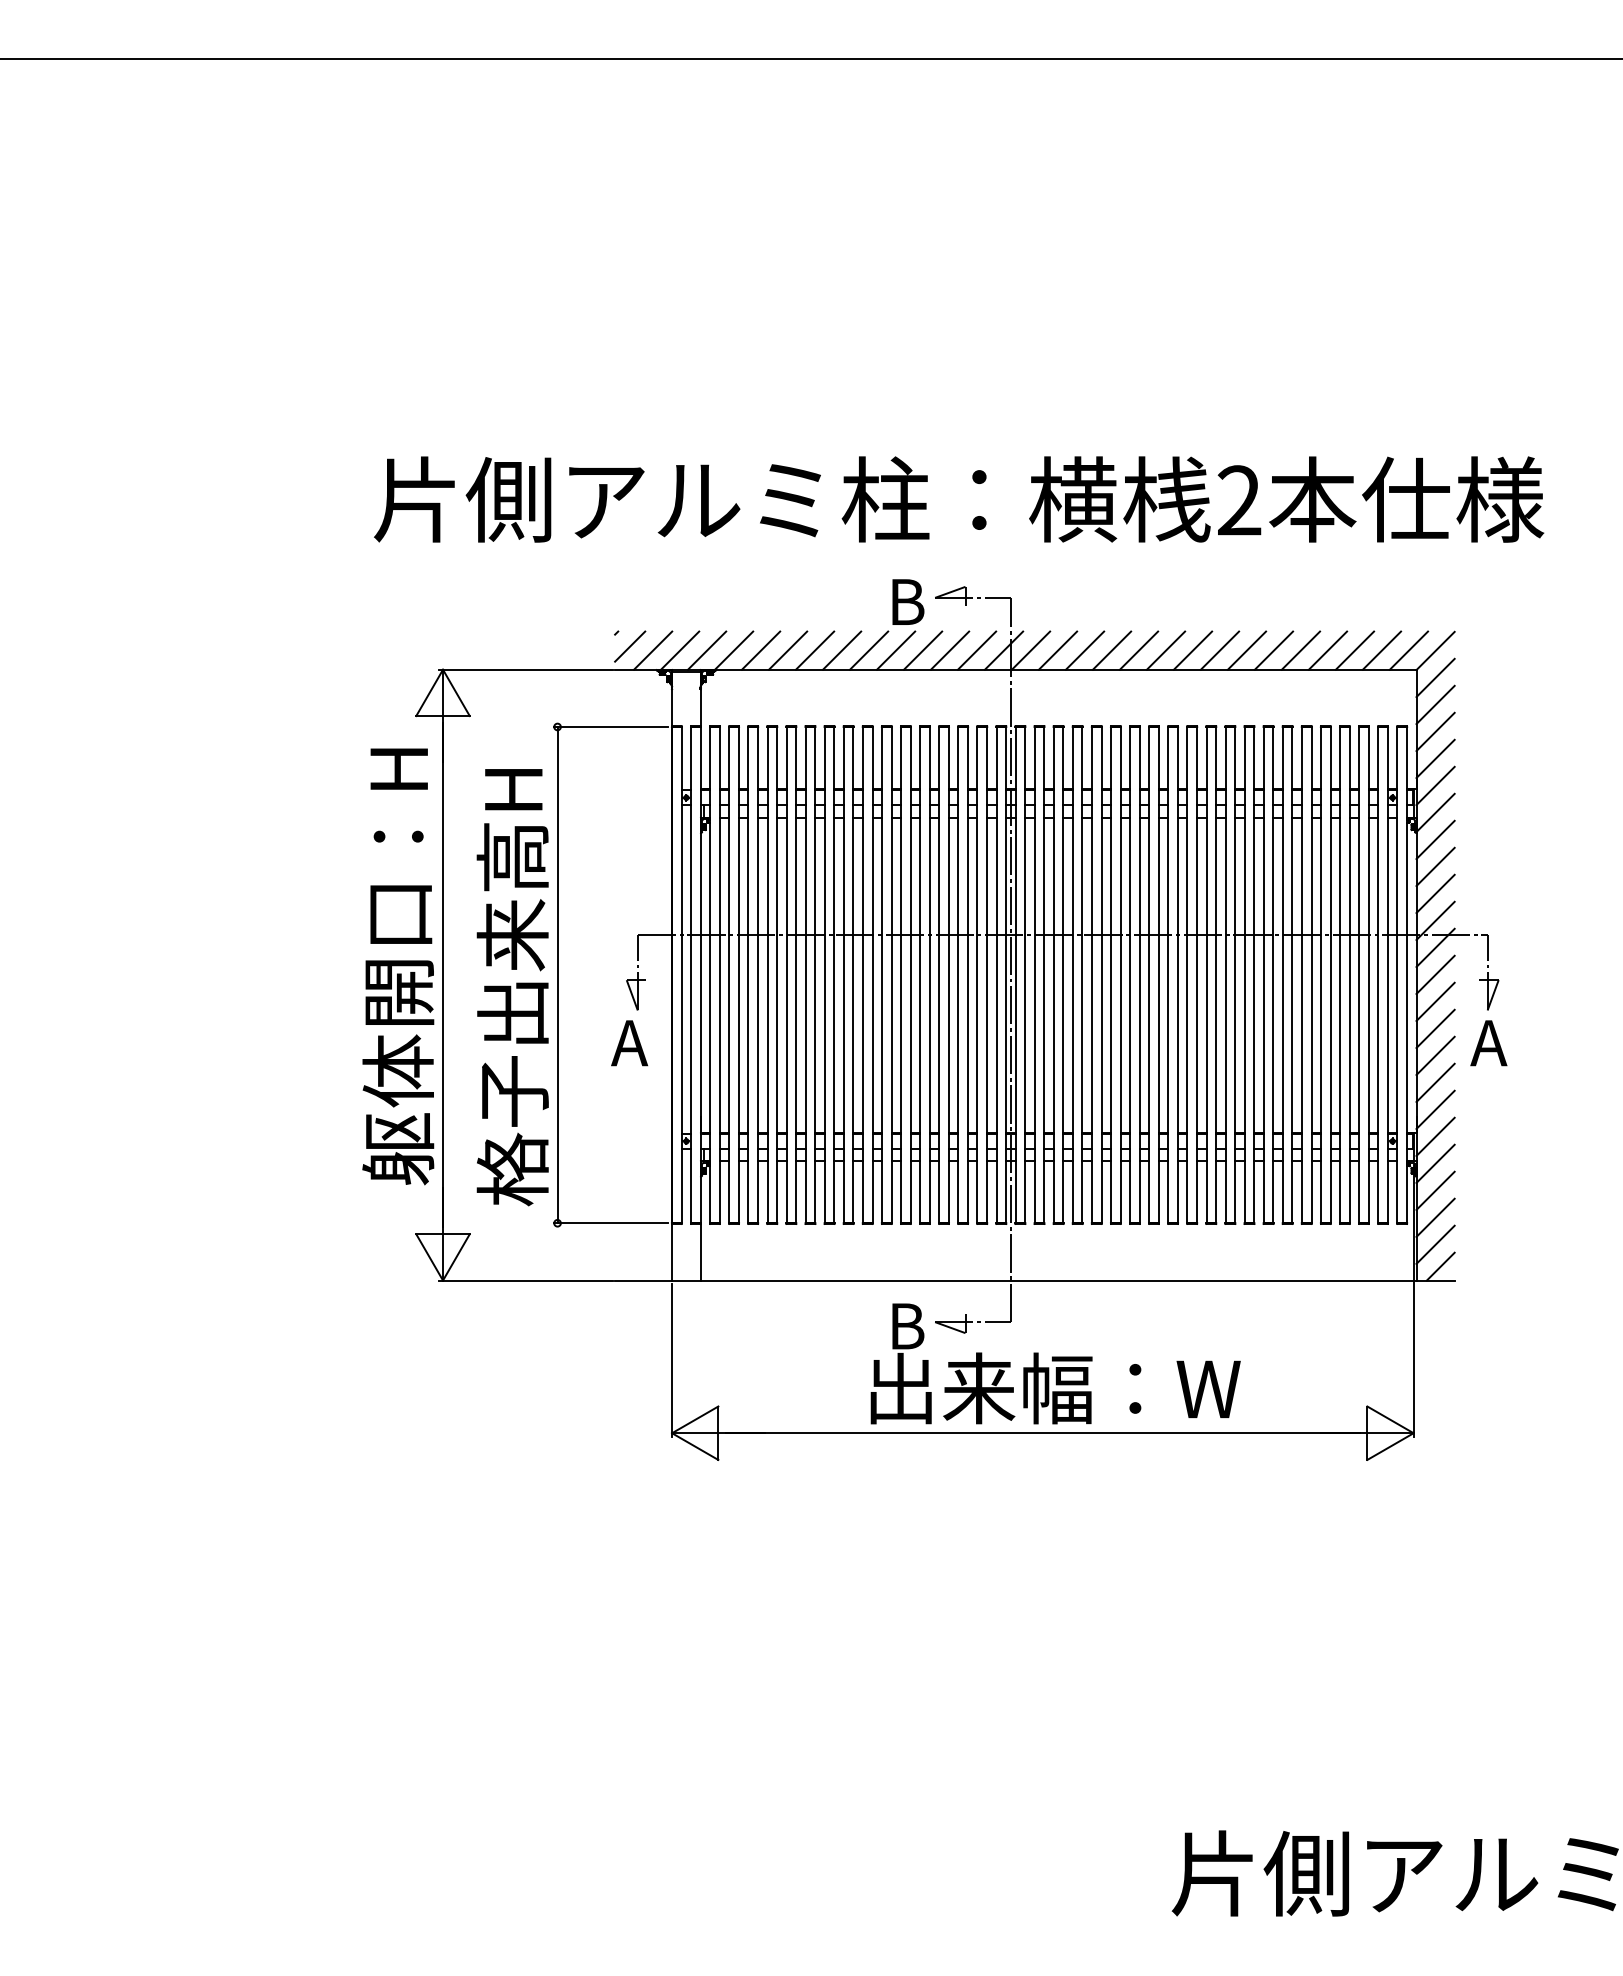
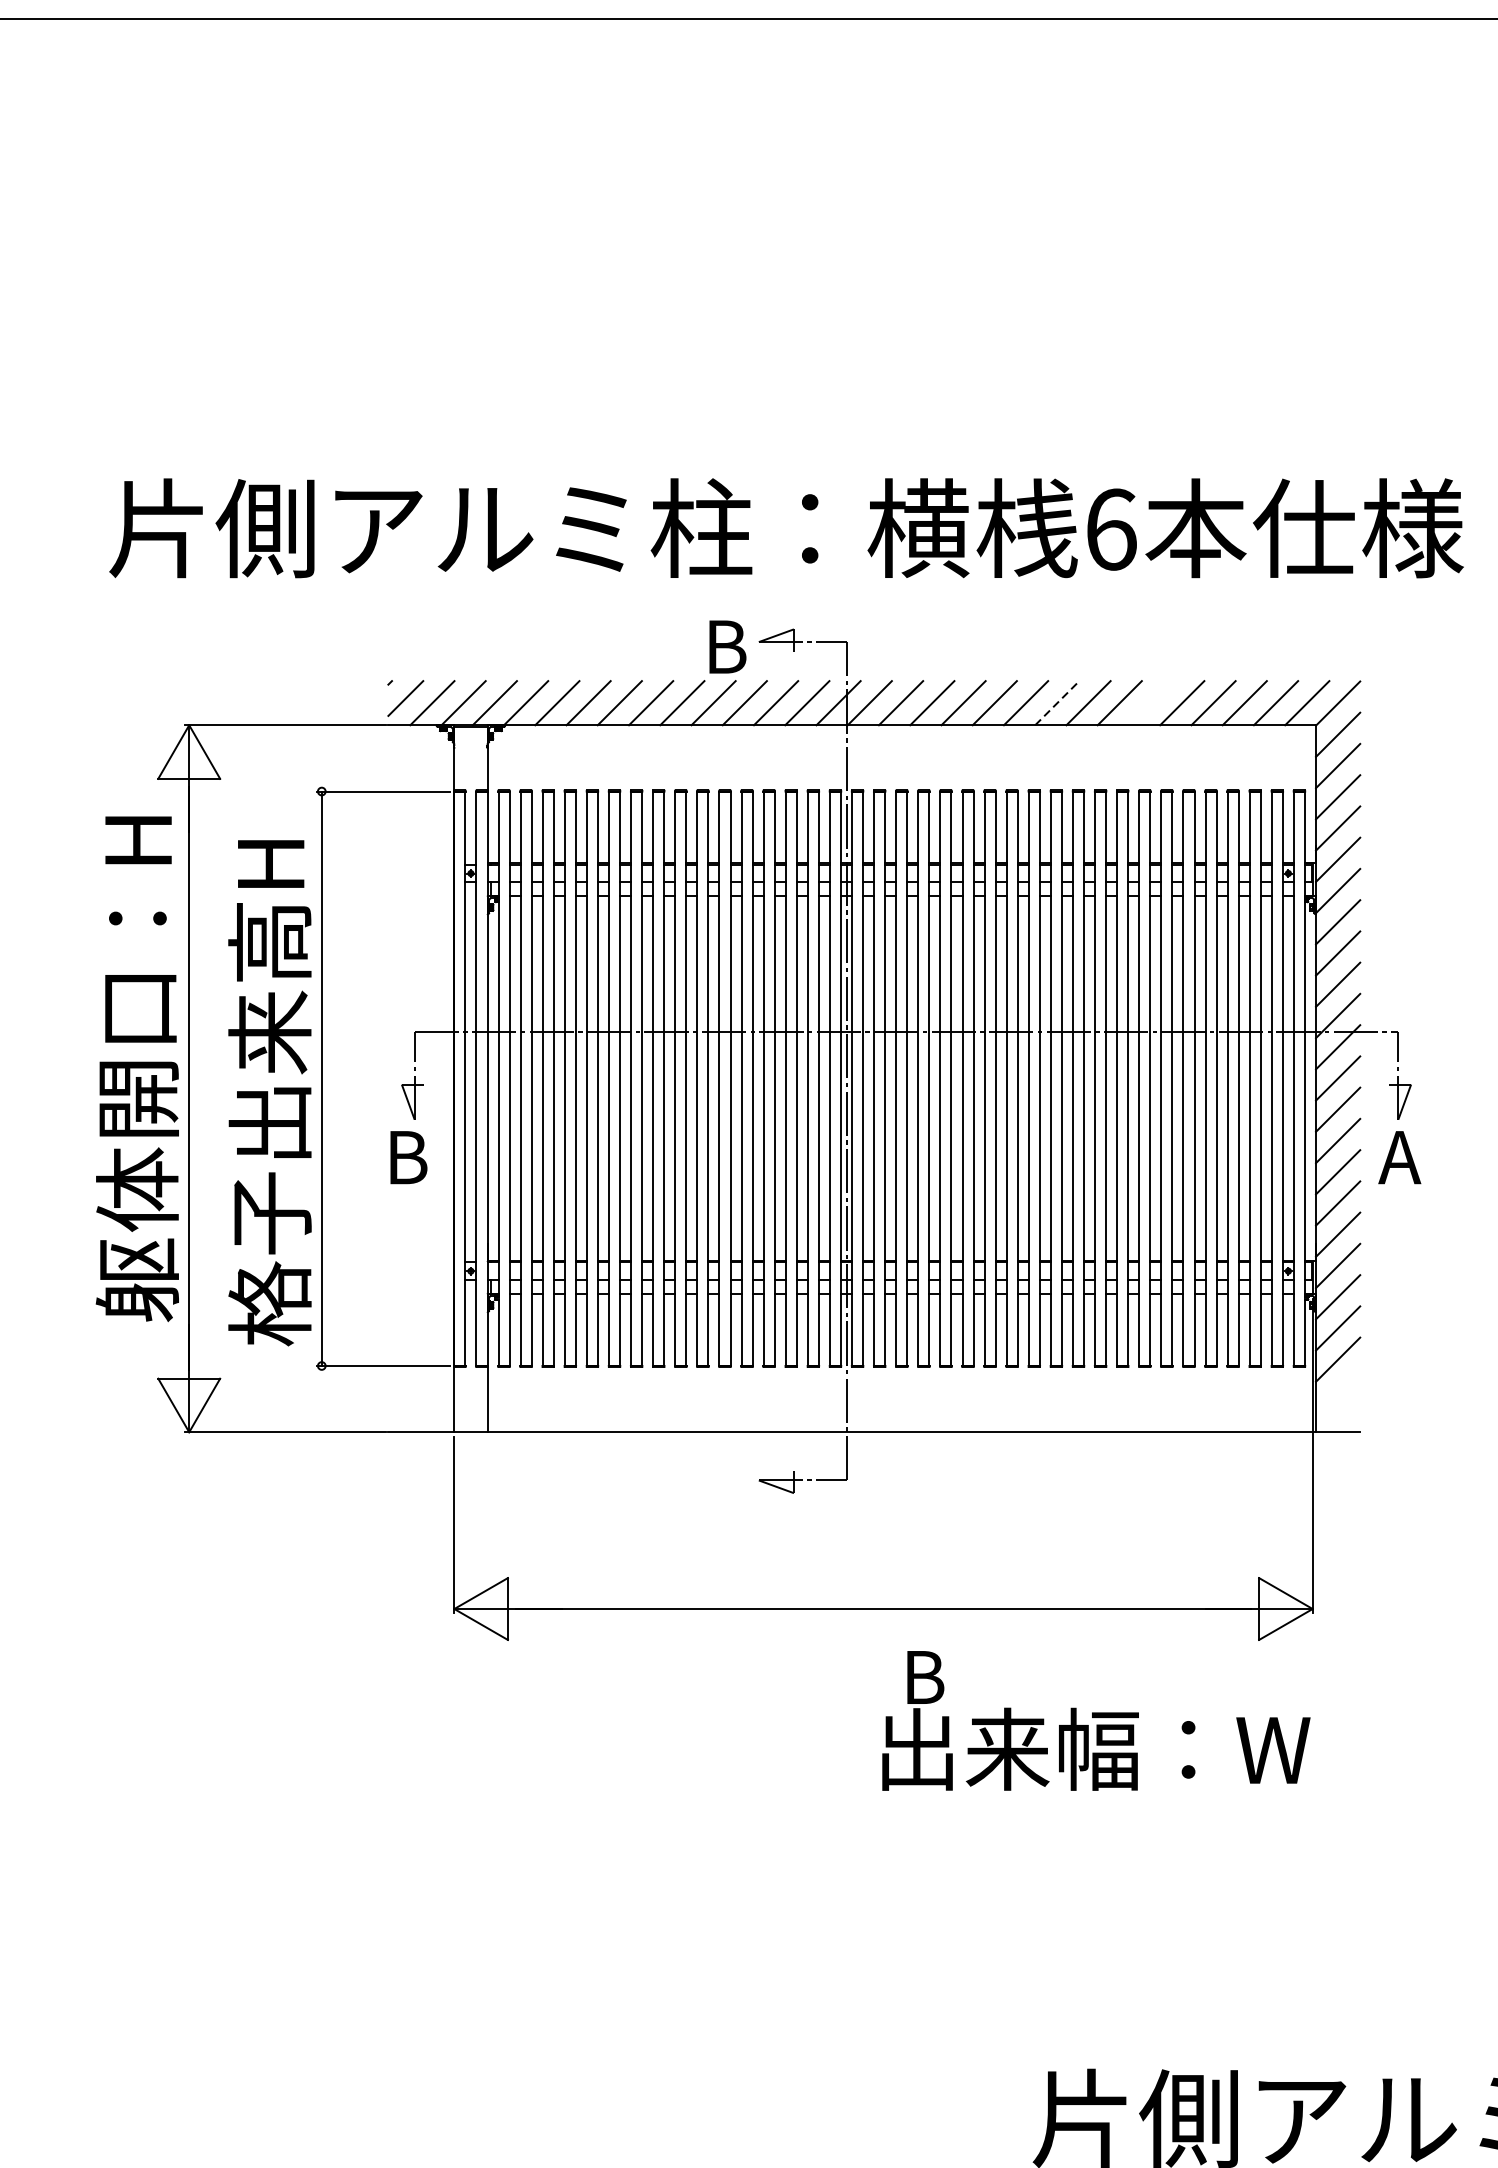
text: (1239, 500) -> (1111, 529), 2 -> 6
line: (1192, 650) -> (1056, 703), solid -> dashed
line: (1273, 650) -> (1150, 703), removed
text: (629, 1043) -> (405, 1157), A -> B
line: (1435, 1244) -> (1338, 1390), removed
line: (1440, 1266) -> (1343, 1416), removed
text: (1055, 1363) -> (1096, 1720), moved

